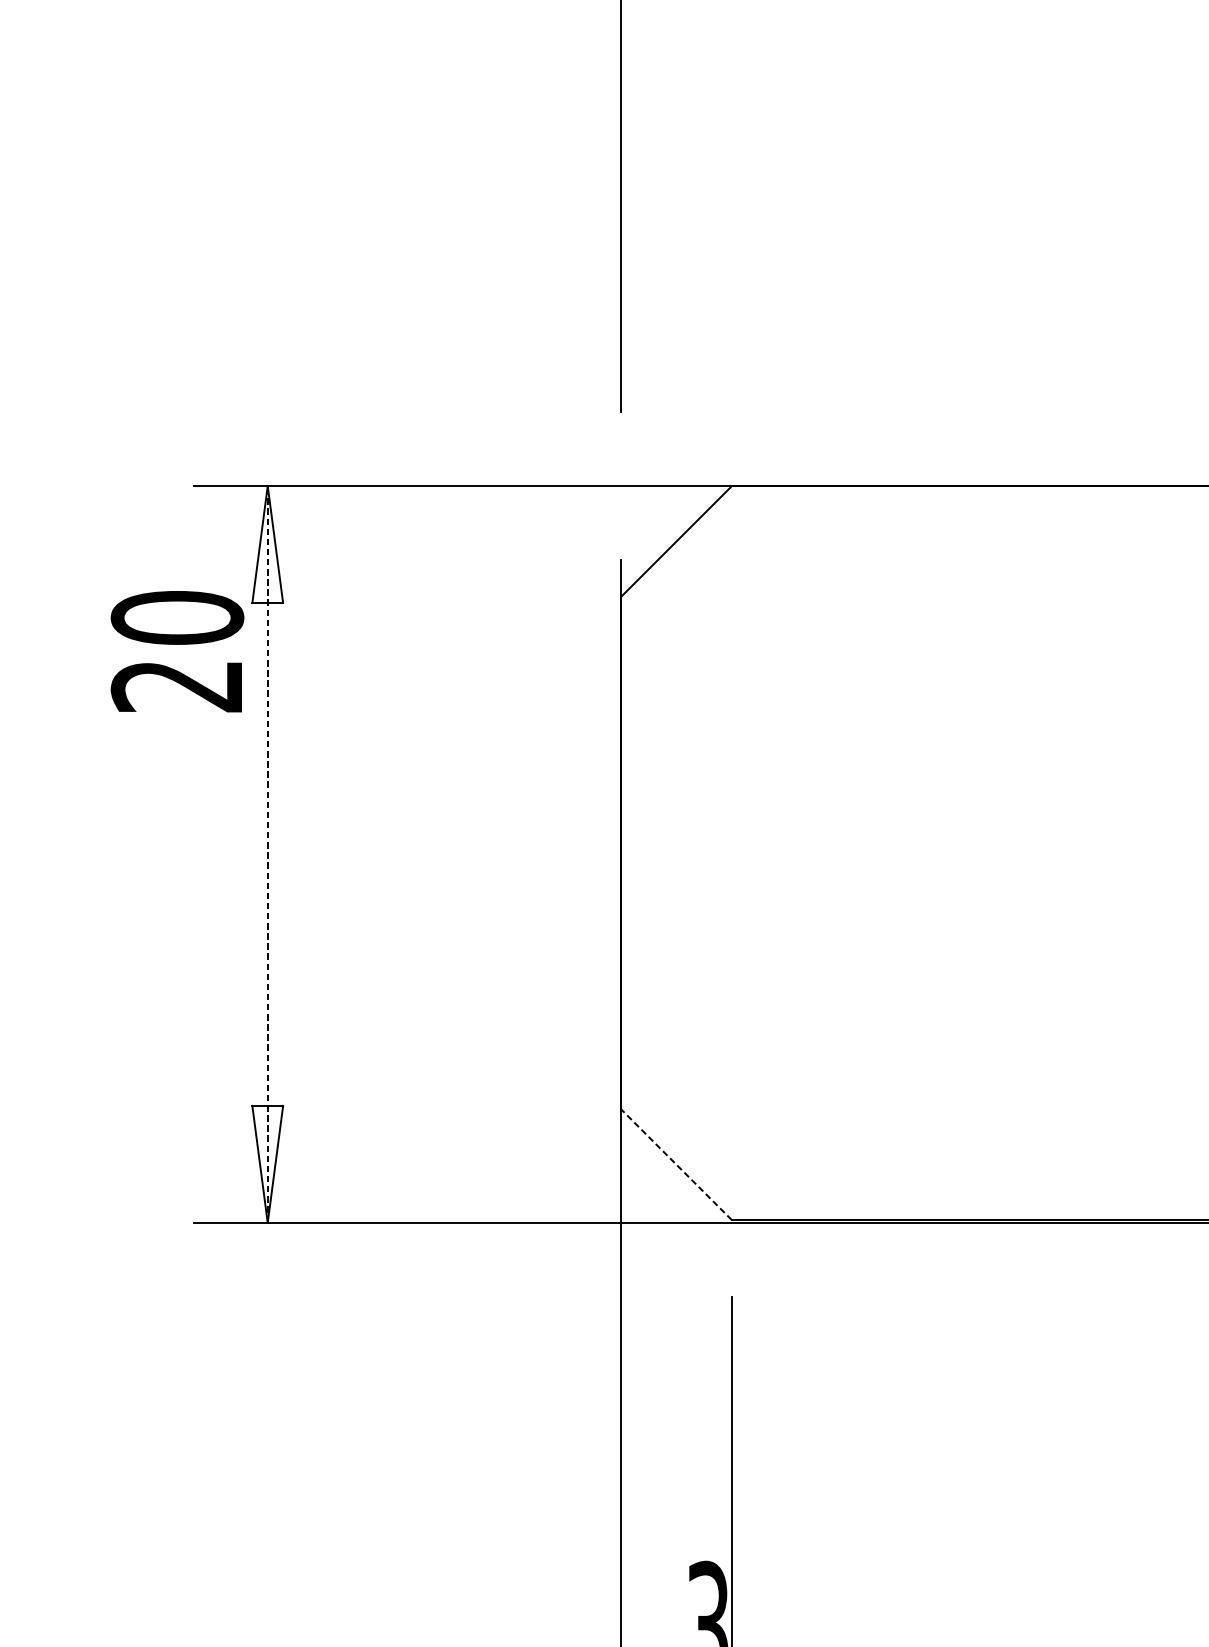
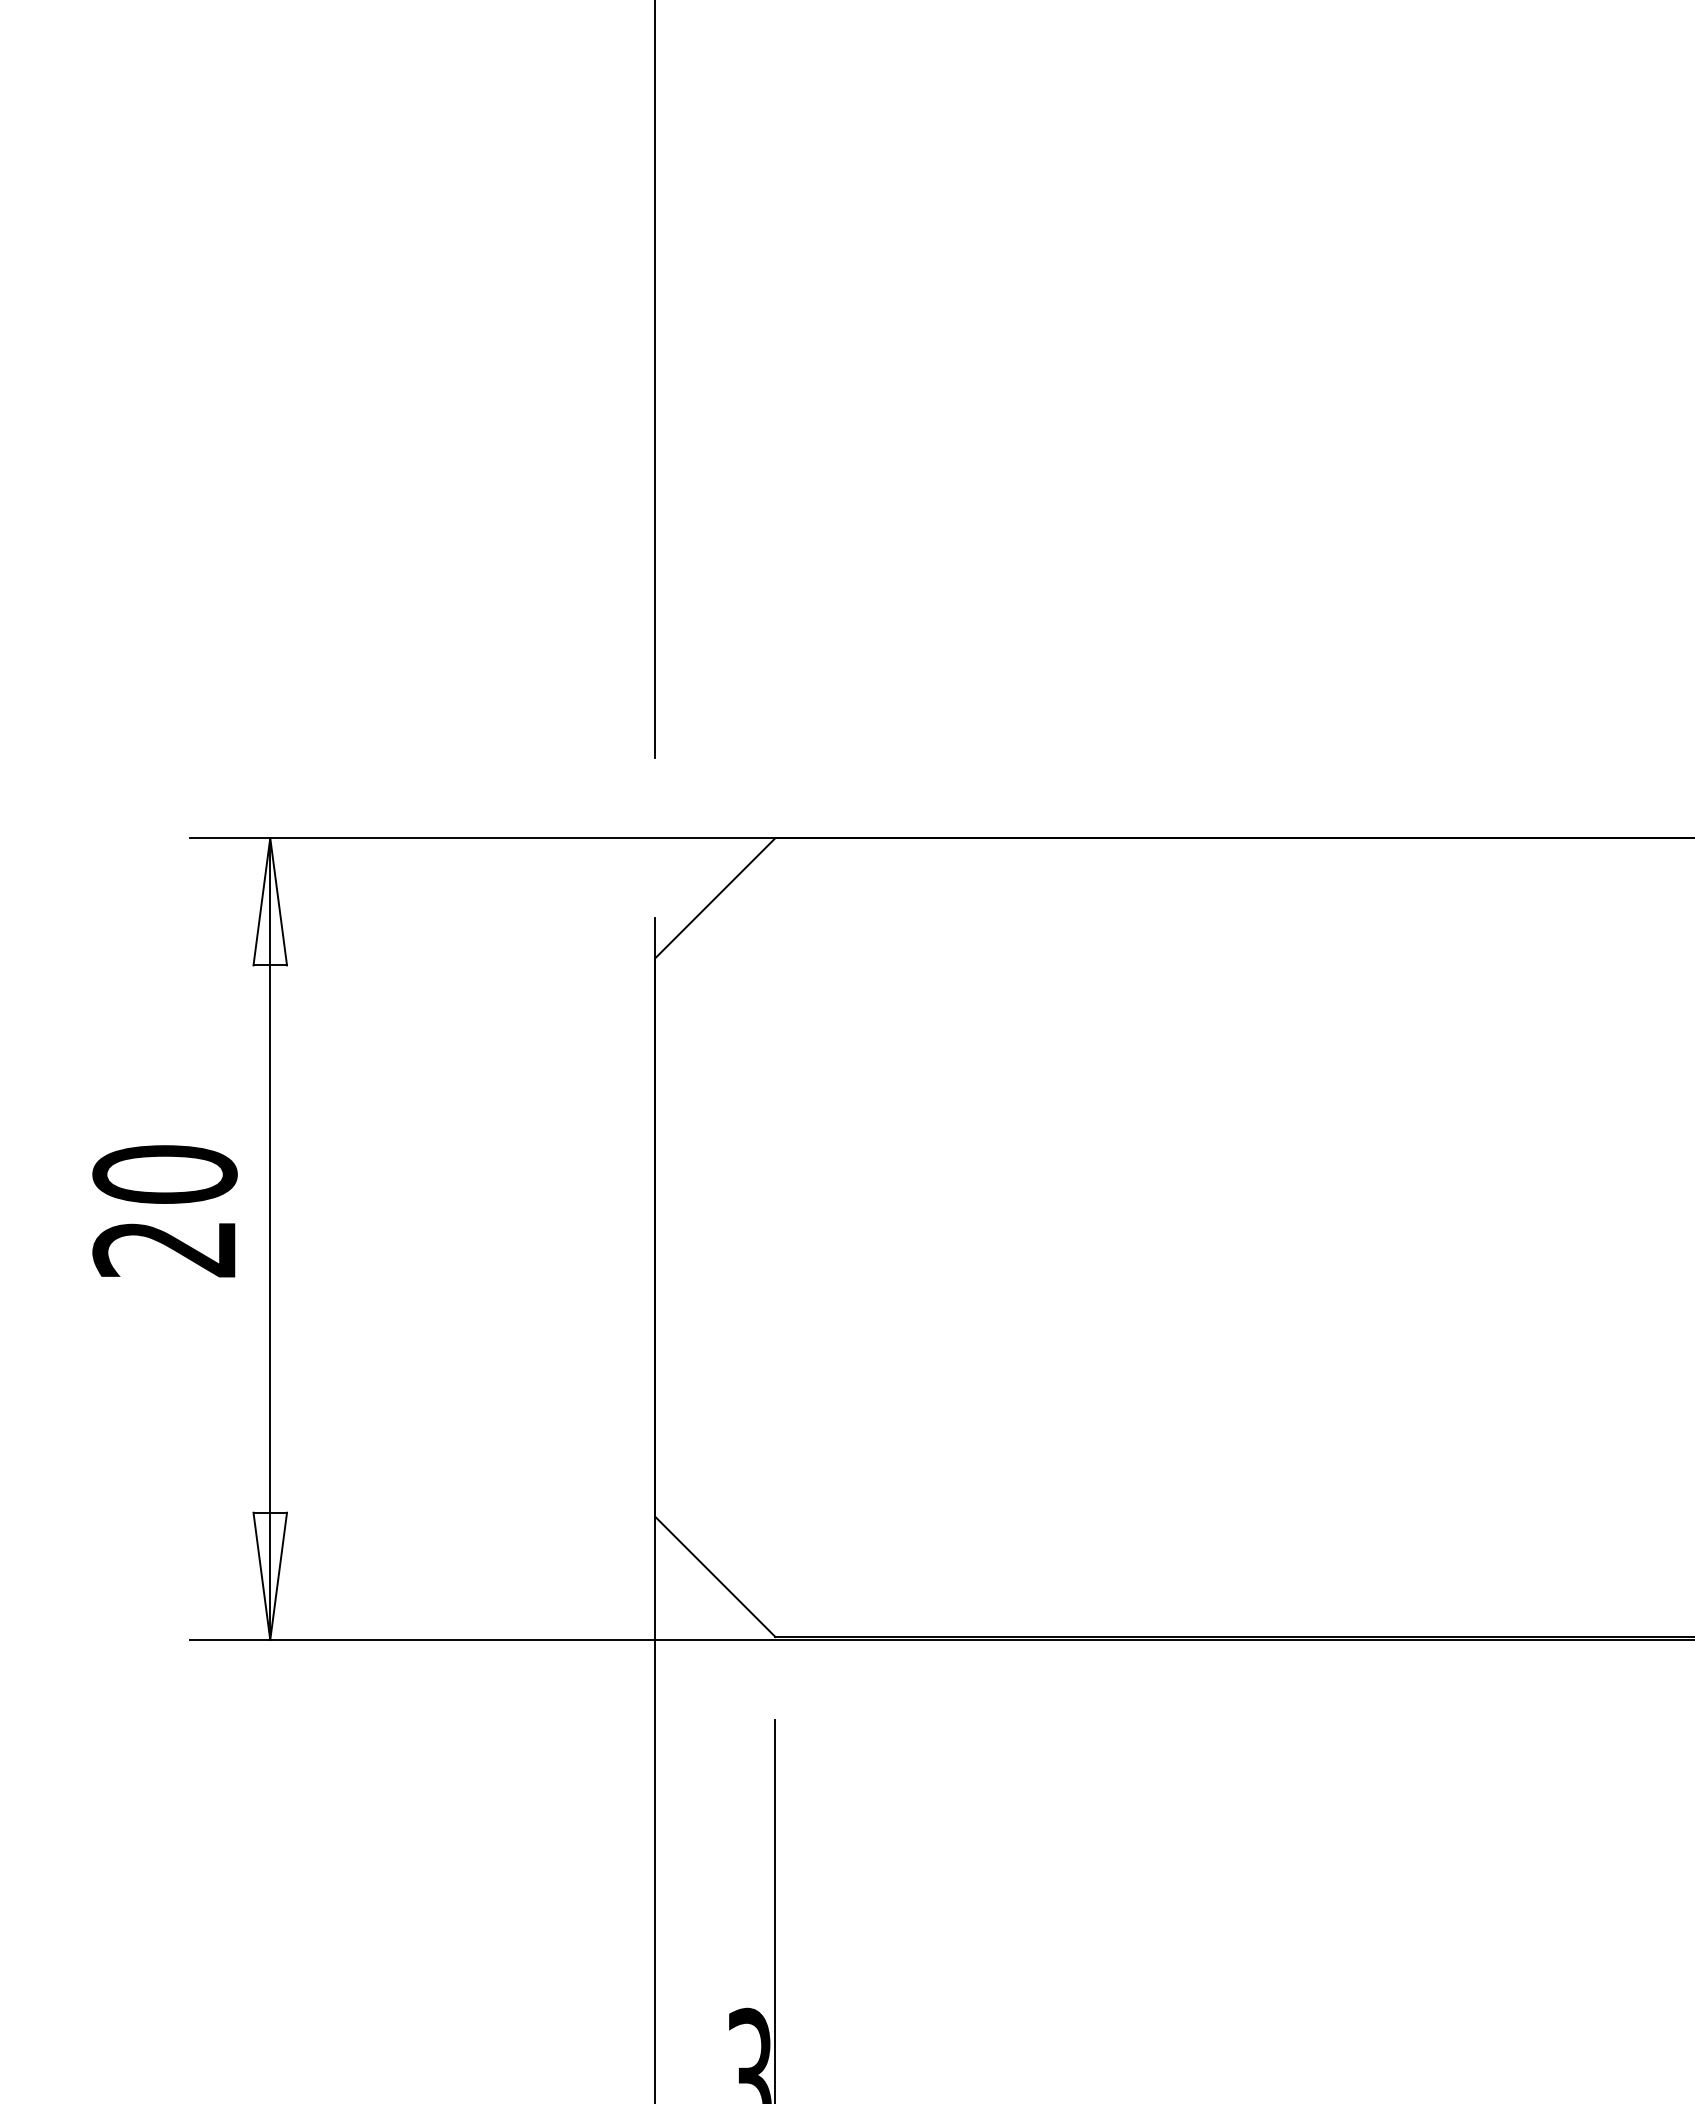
text: (177, 651) -> (164, 1211), moved
line: (267, 854) -> (270, 1239), dashed -> solid
line: (675, 1164) -> (714, 1576), dashed -> solid

